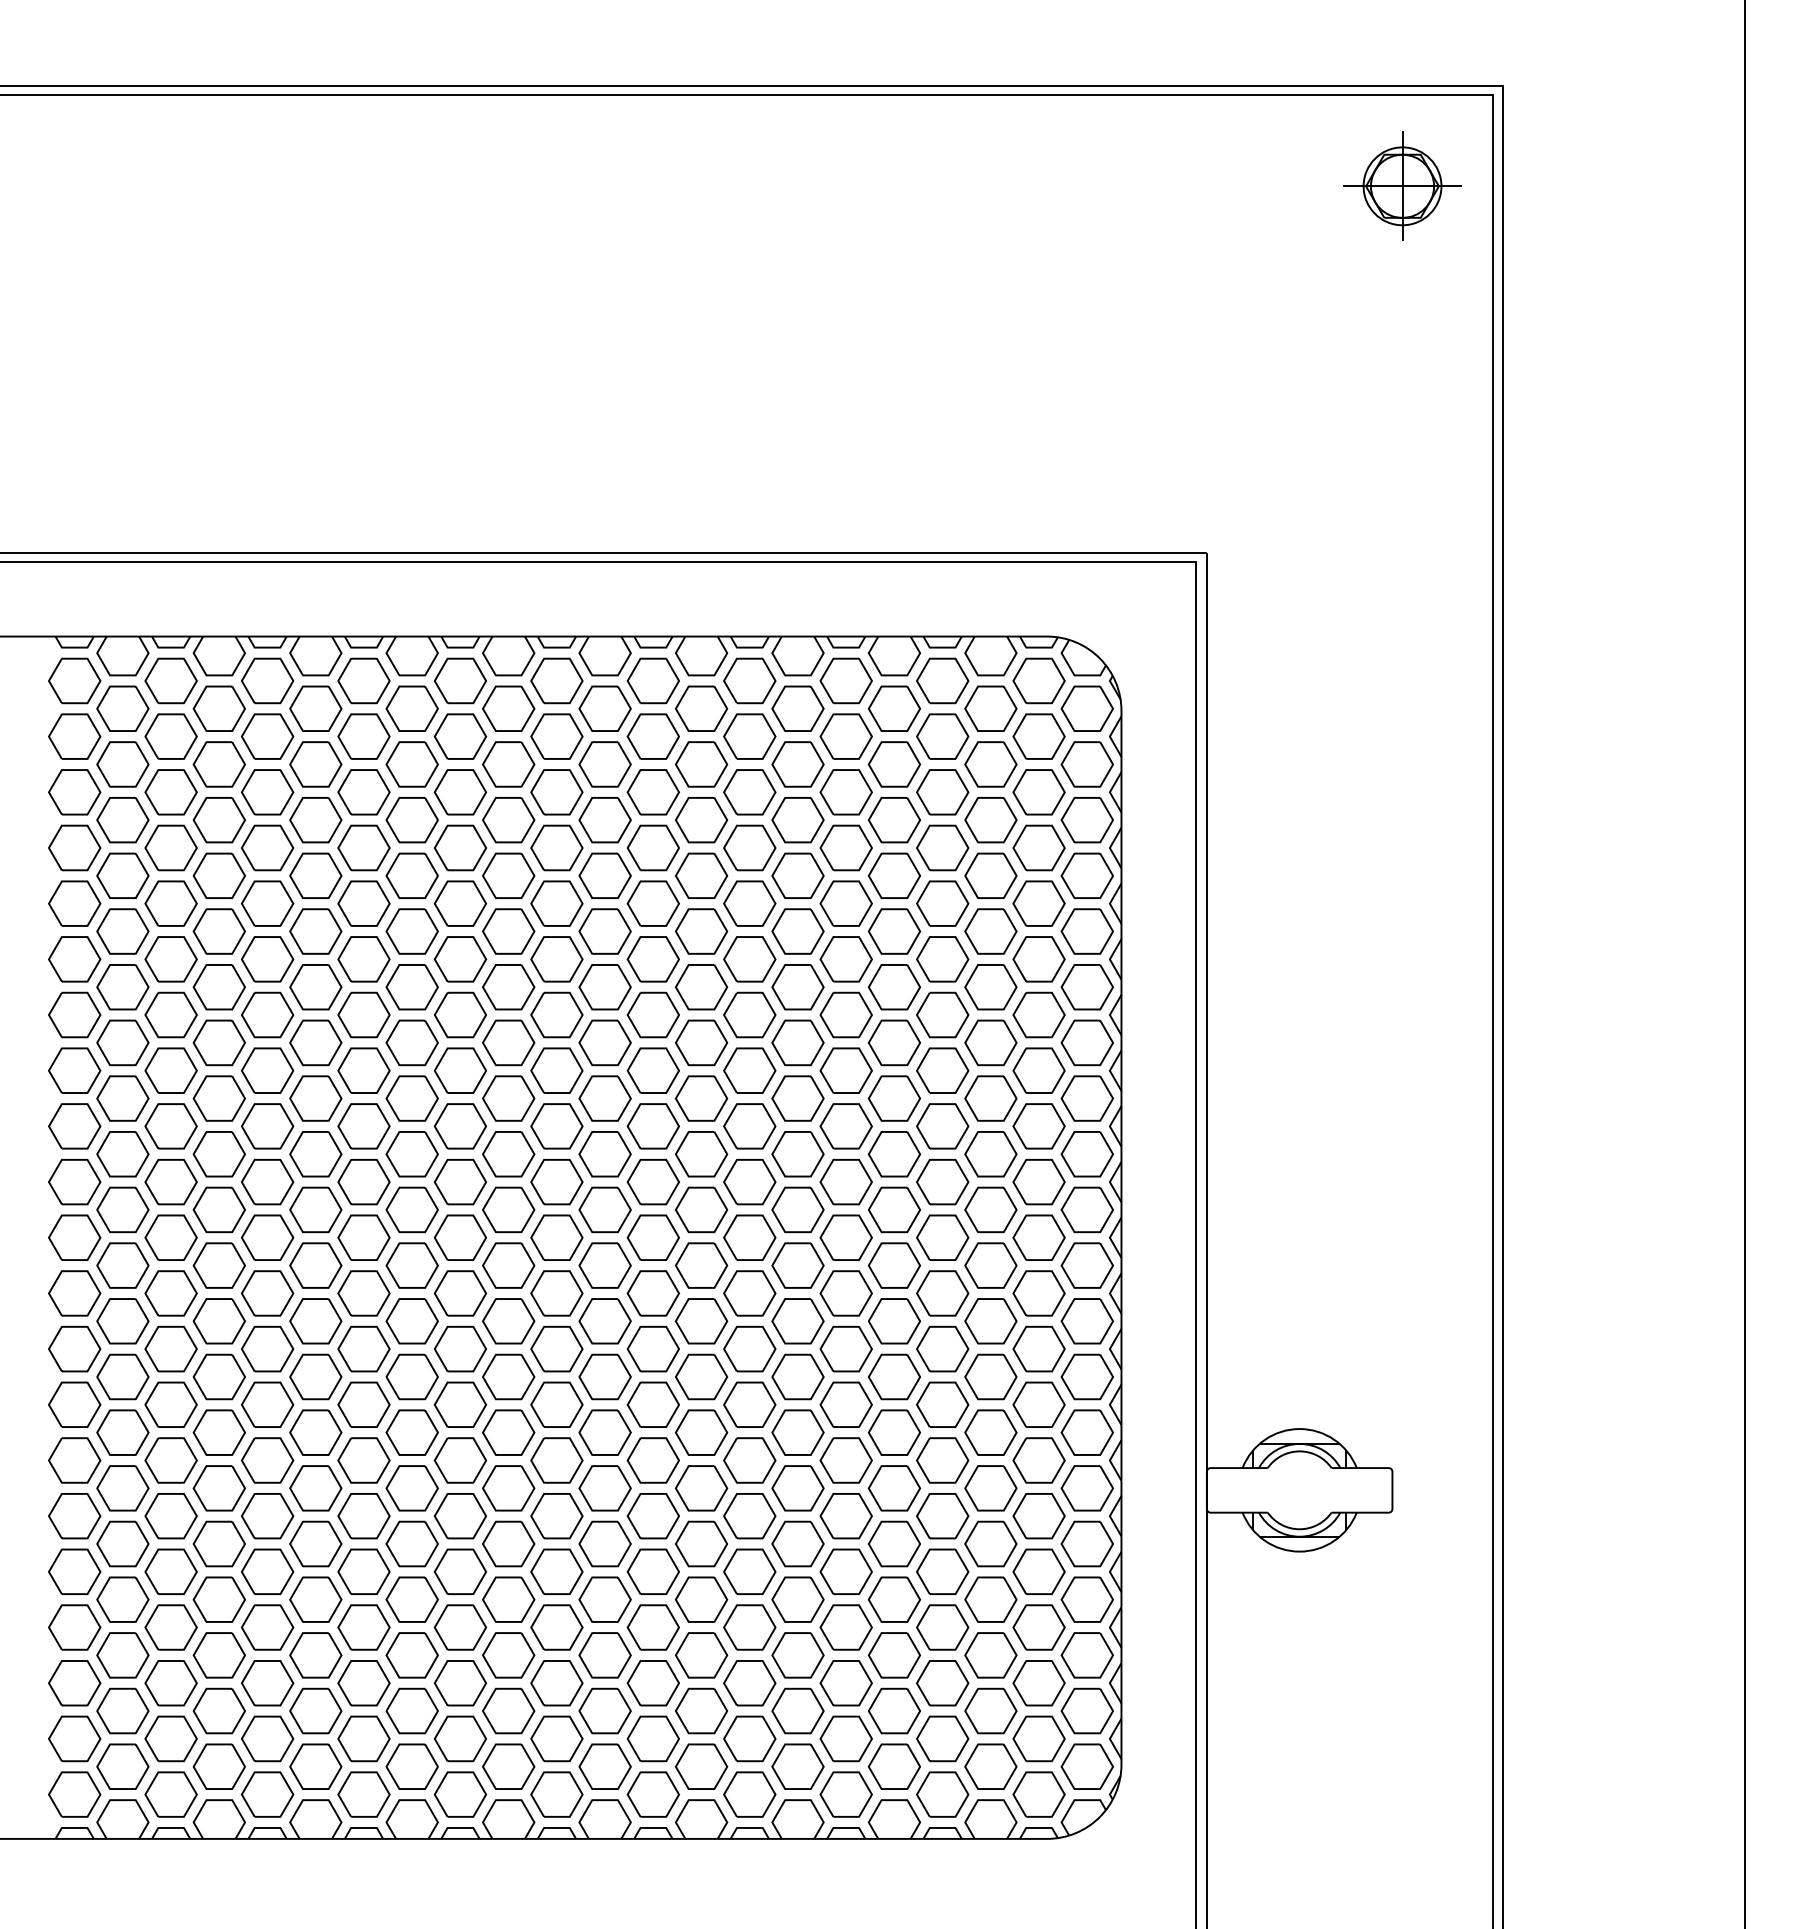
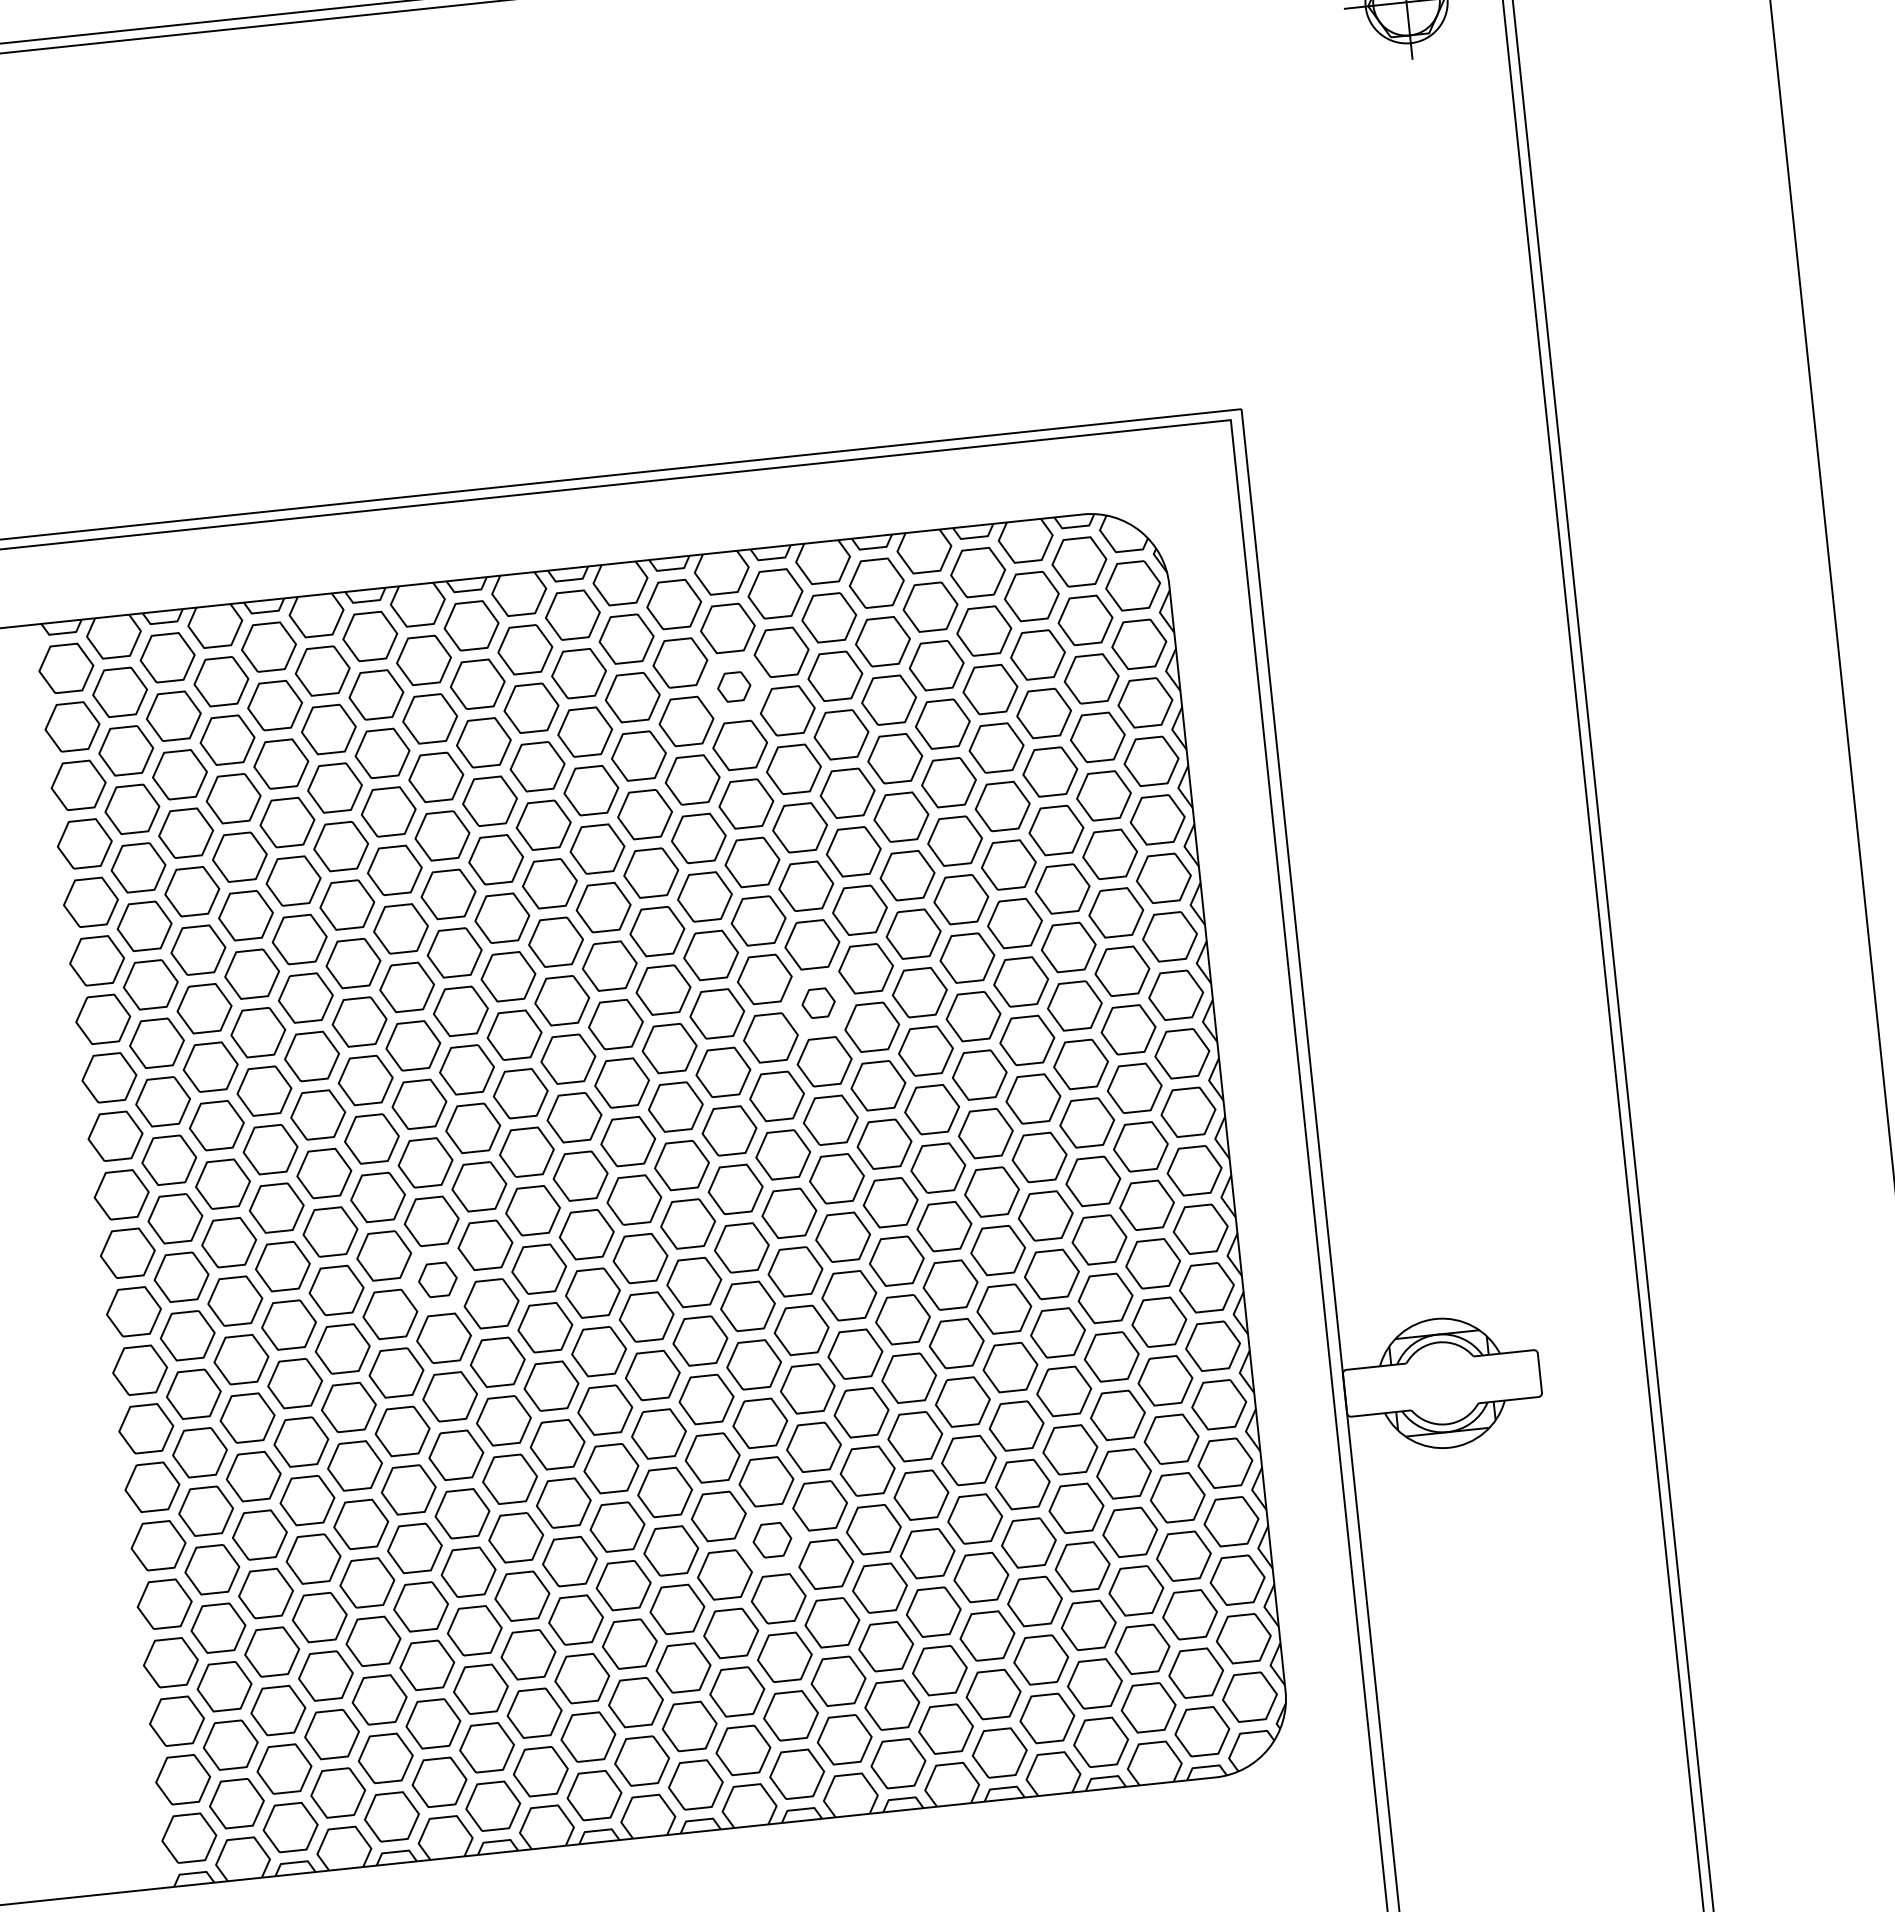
part: (701, 764) -> (734, 687), size x0.6
part: (749, 1070) -> (818, 1003), size x0.6
part: (363, 1293) -> (437, 1279), size x0.7
part: (652, 1571) -> (771, 1540), size x0.7

